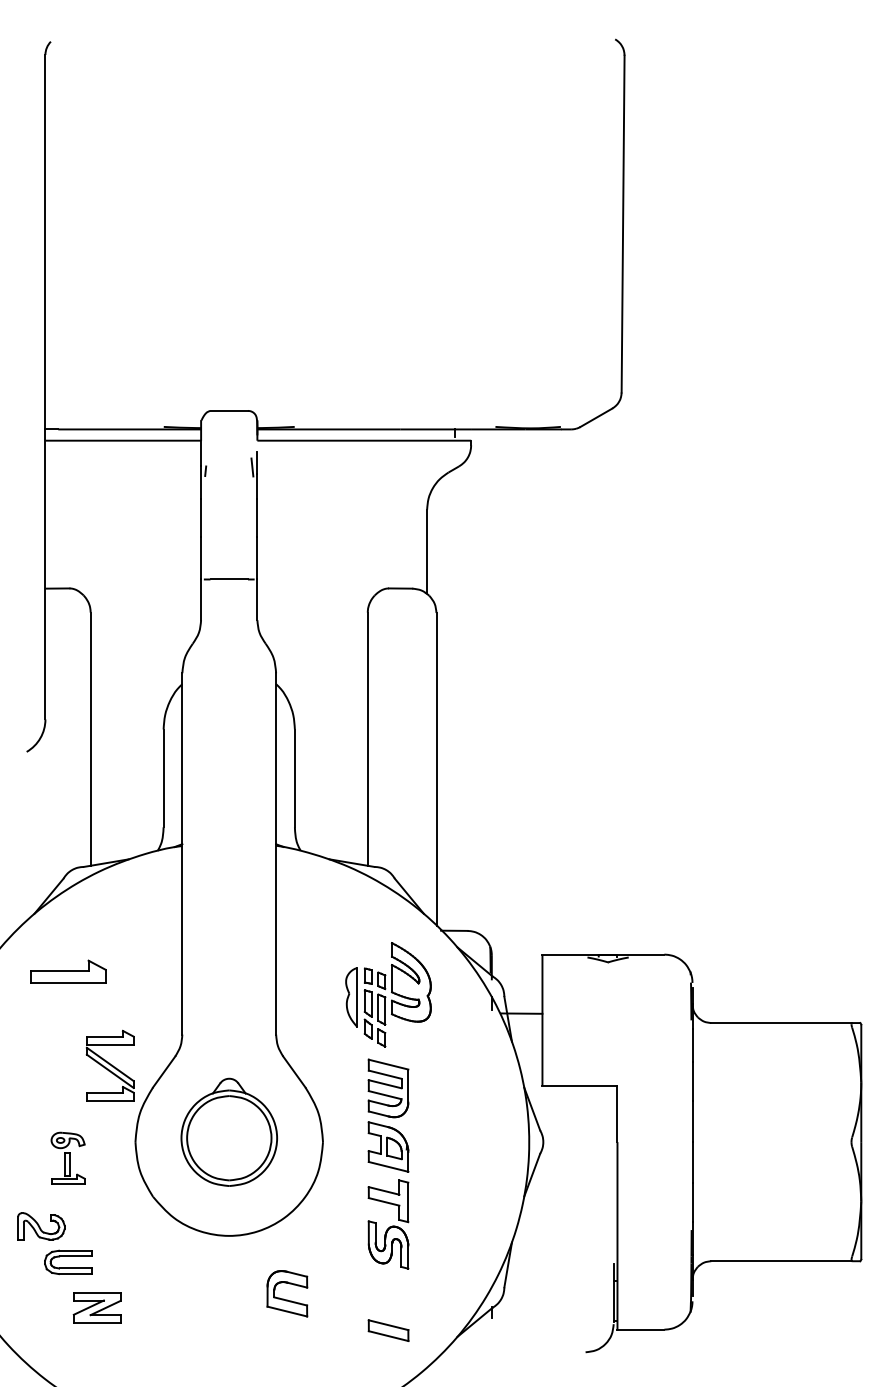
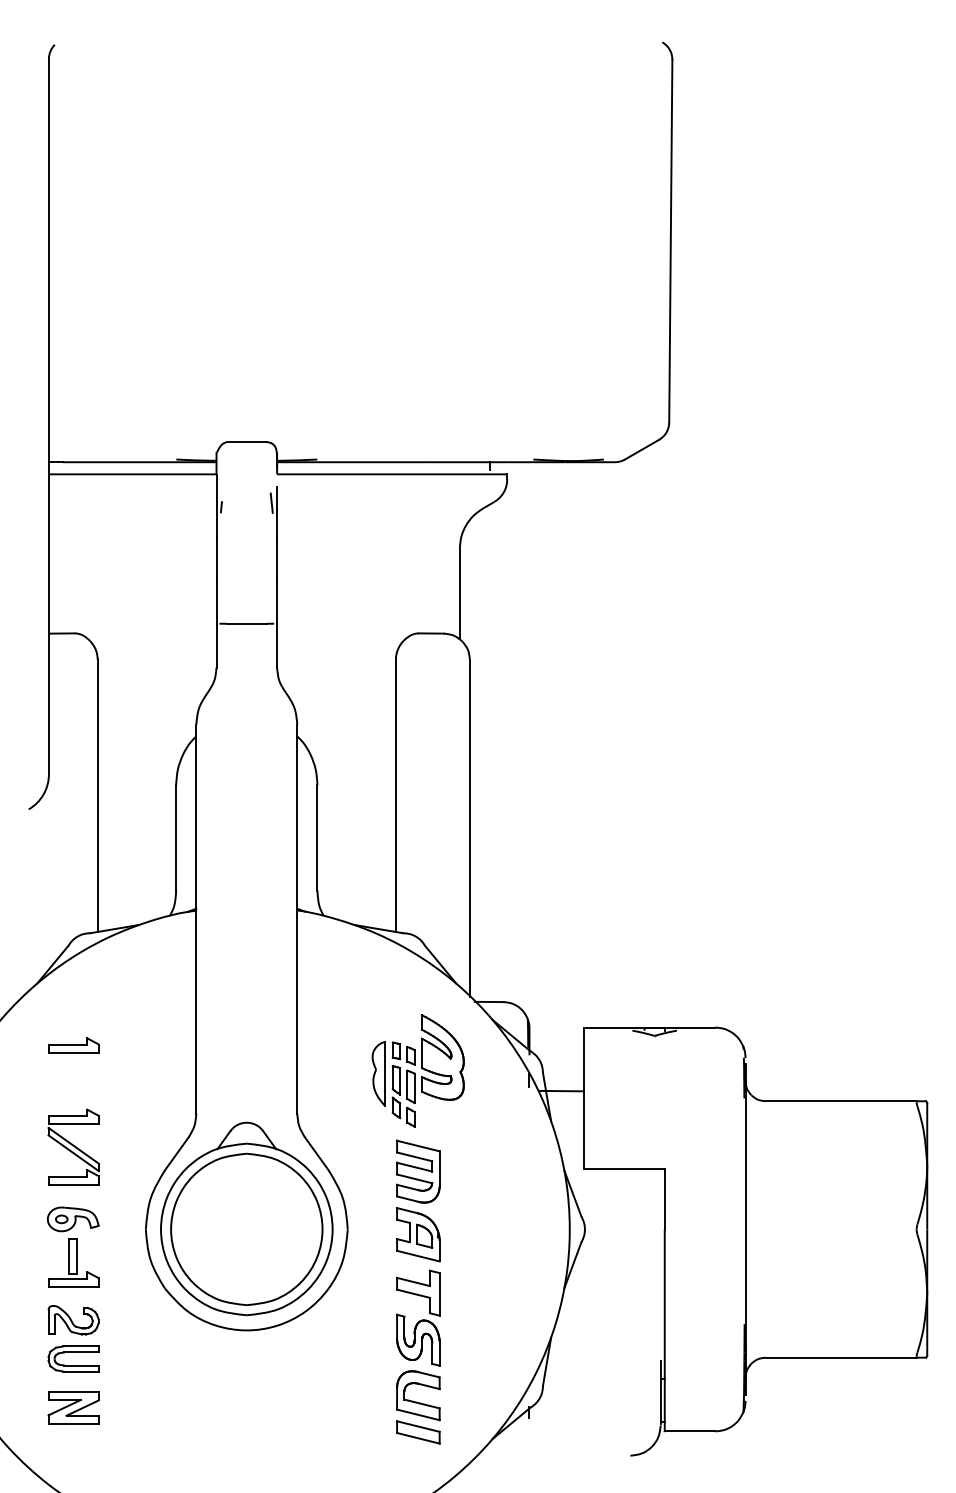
part: (68, 971) -> (73, 1045), size x0.62
part: (110, 1065) -> (73, 1146), moved
part: (228, 1131) -> (246, 1218), size x1.67
part: (68, 1157) -> (73, 1246), size x1.43
part: (41, 1226) -> (73, 1320), moved
part: (285, 1299) -> (416, 1401), moved
part: (97, 1307) -> (73, 1407), moved

